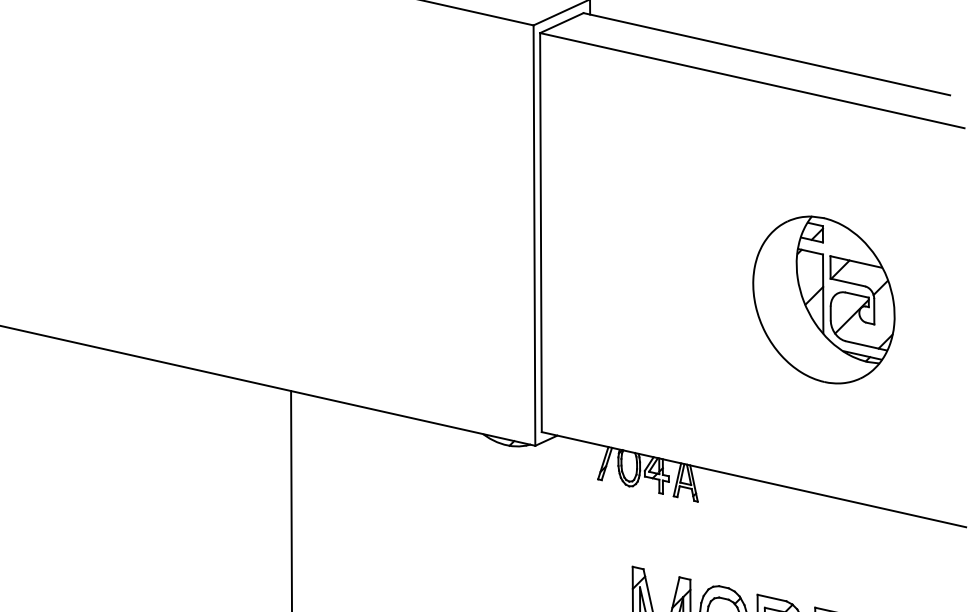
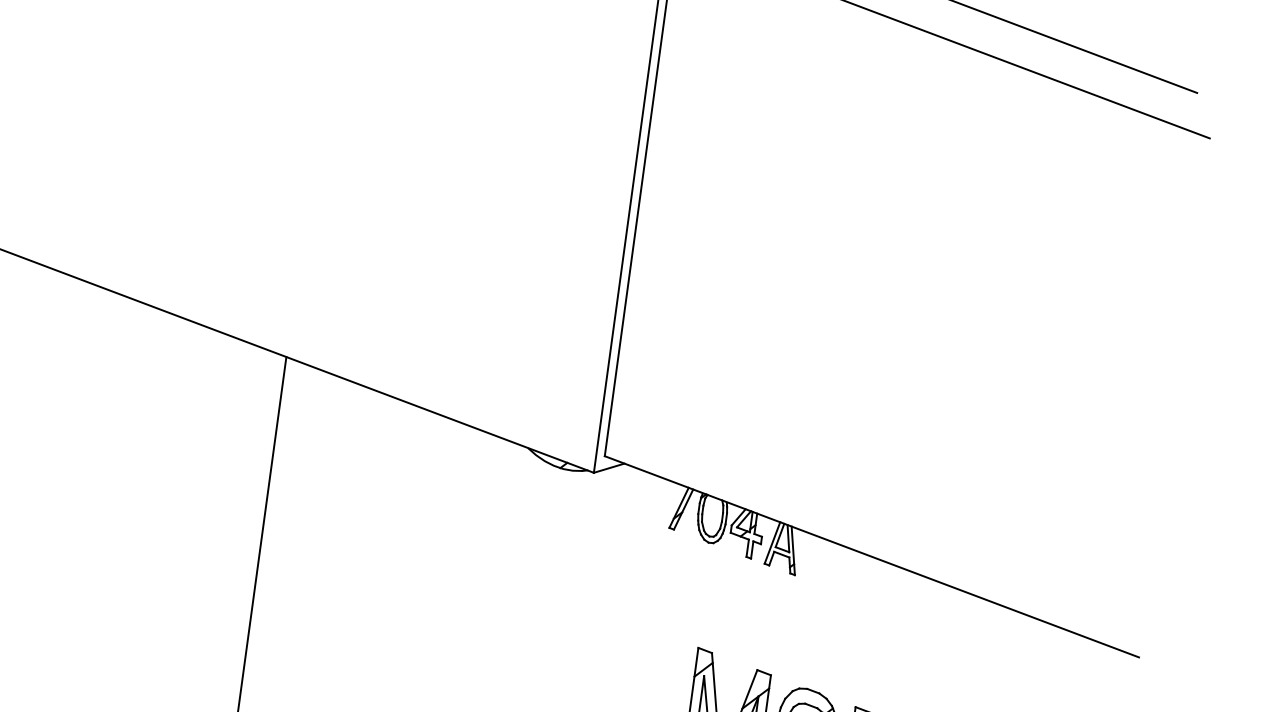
part: (823, 299) -> (995, 335), removed

